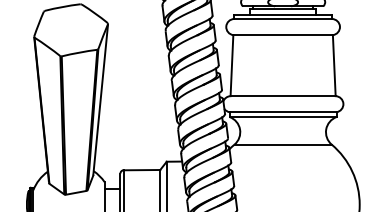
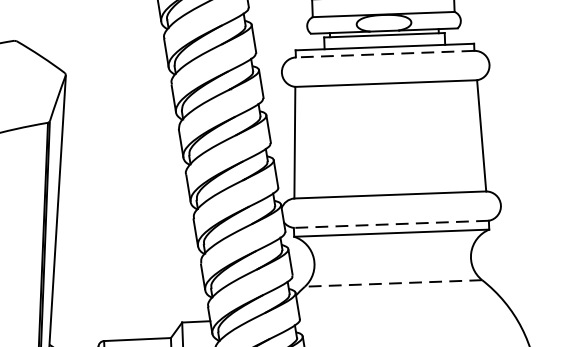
line: (283, 19) -> (385, 55), solid -> dashed
line: (282, 112) -> (390, 224), solid -> dashed
line: (283, 144) -> (394, 283), solid -> dashed

